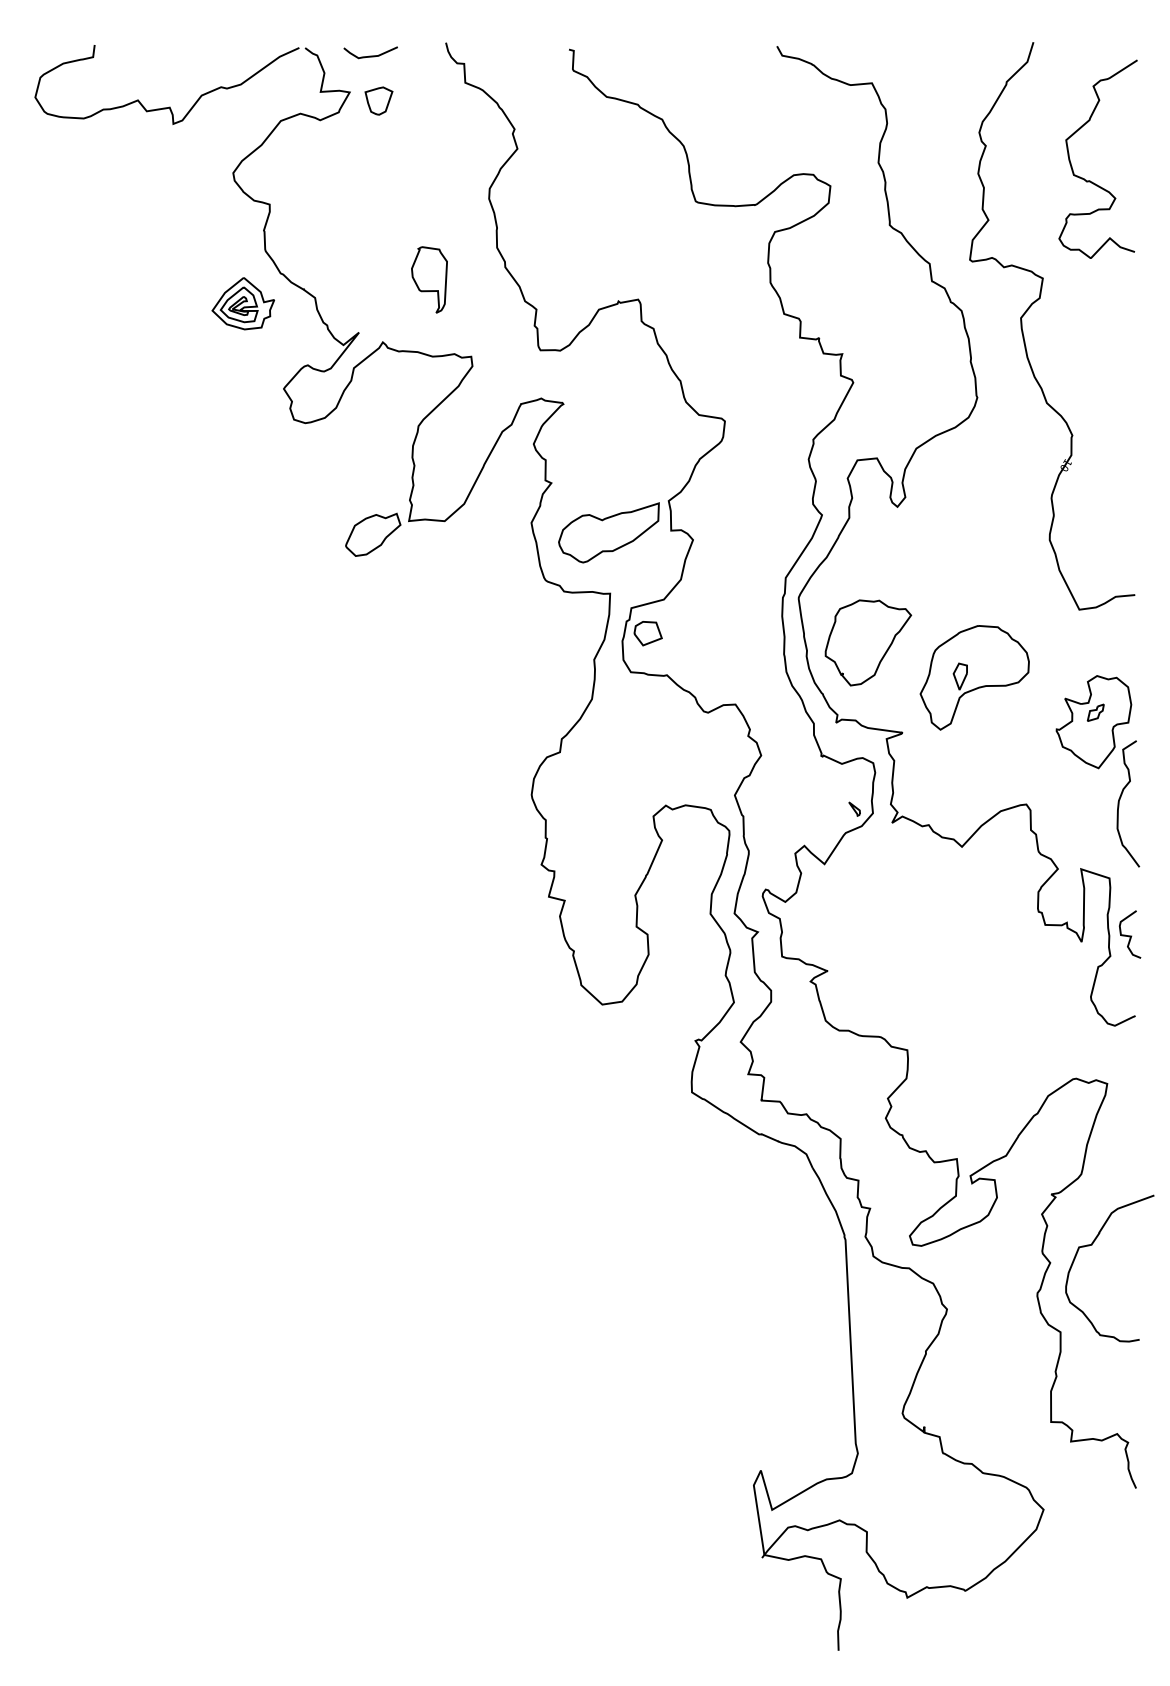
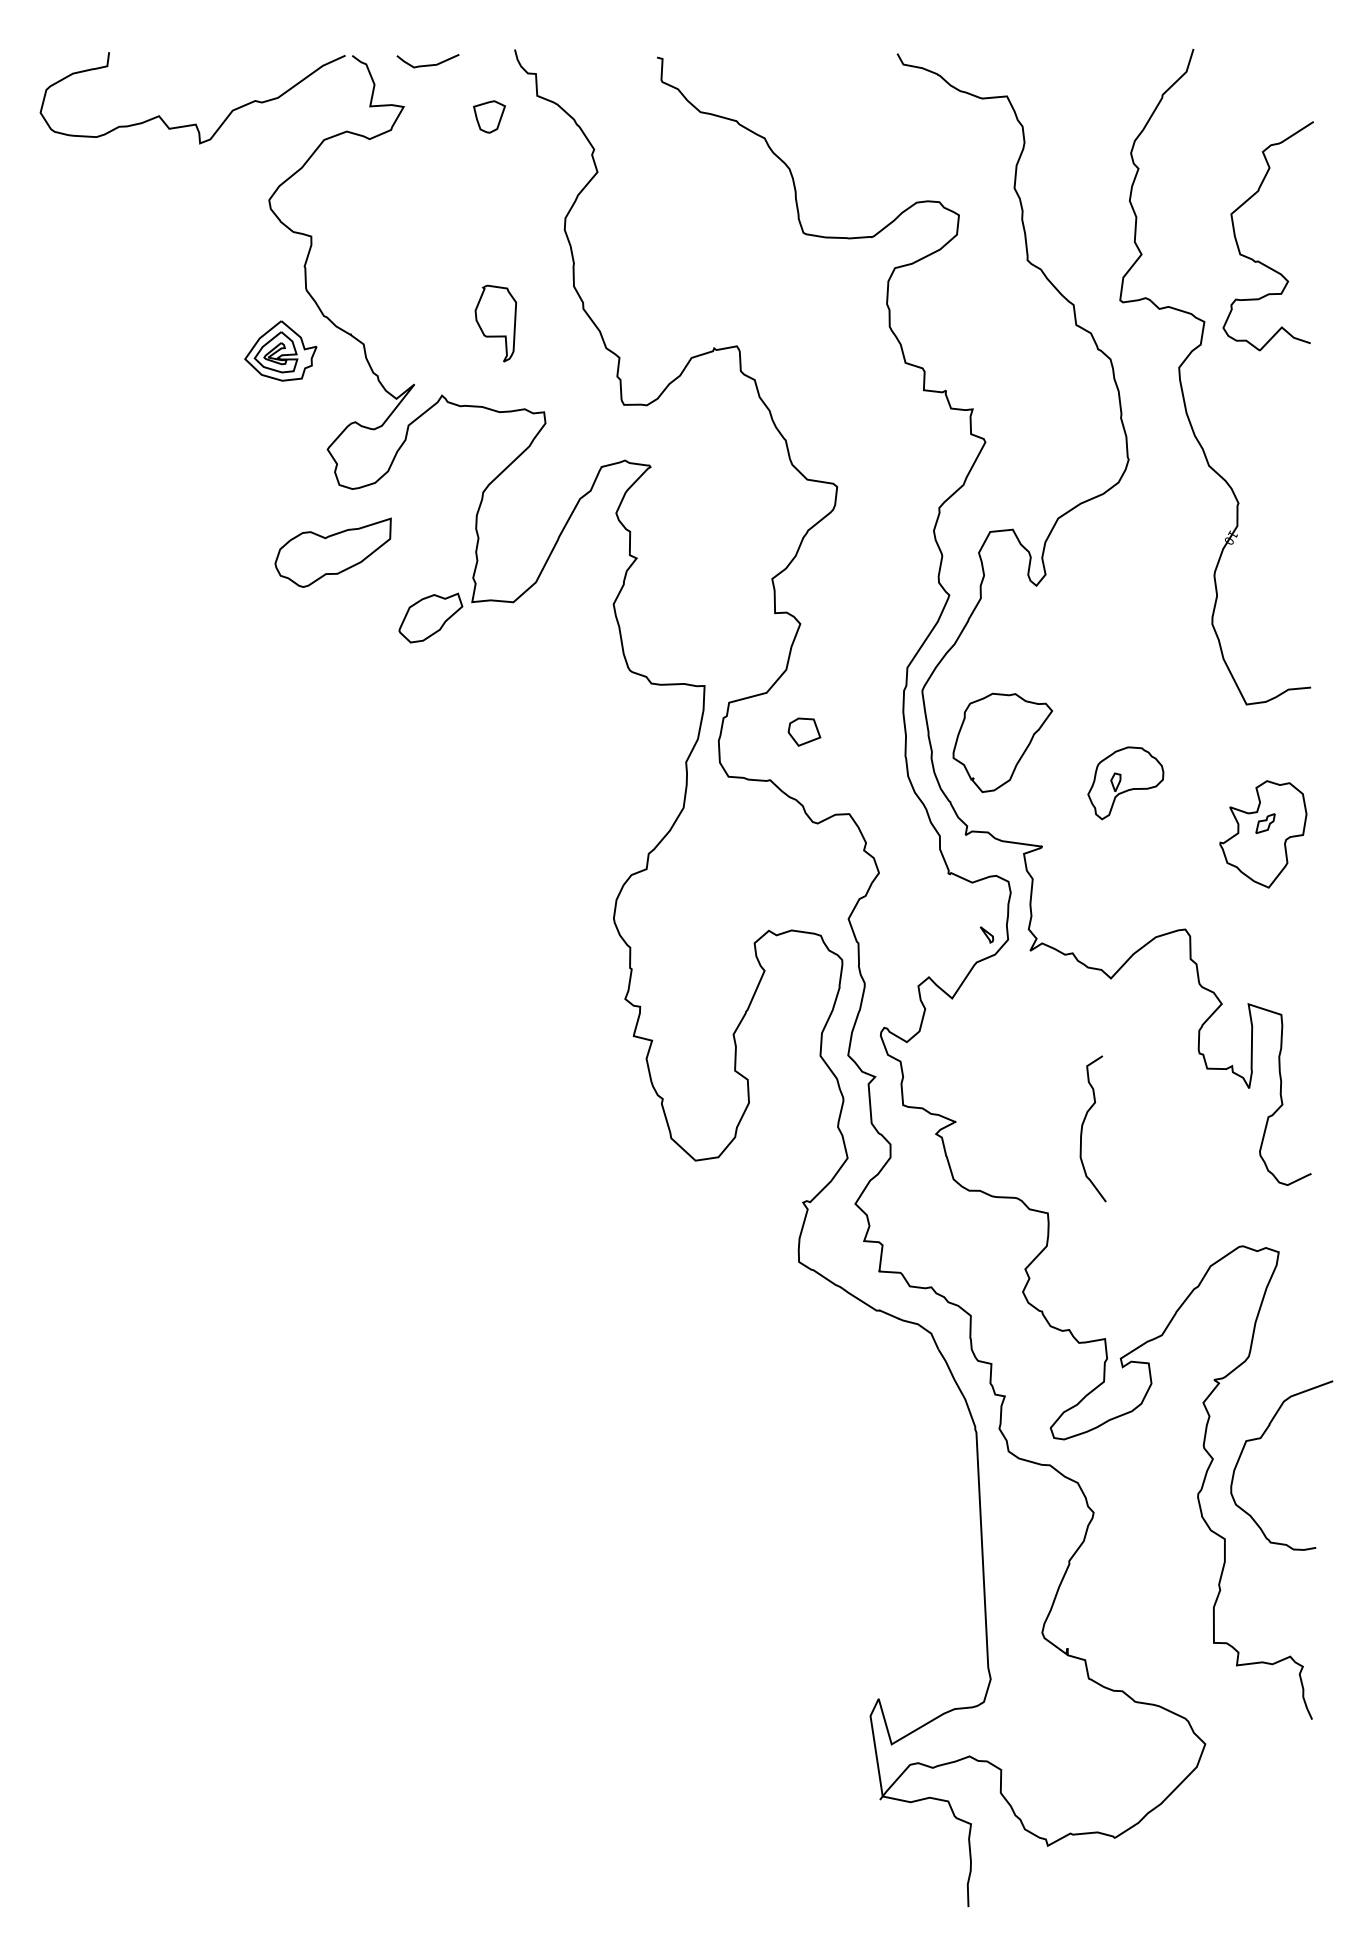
part: (378, 100) -> (489, 116), moved
curve: (1089, 180) -> (1258, 260), moved
part: (608, 532) -> (332, 552), moved
part: (648, 633) -> (804, 731), moved
part: (974, 678) -> (1125, 783), size x0.6
curve: (1120, 801) -> (1083, 1125), moved
curve: (1129, 935) -> (1304, 1080), removed

